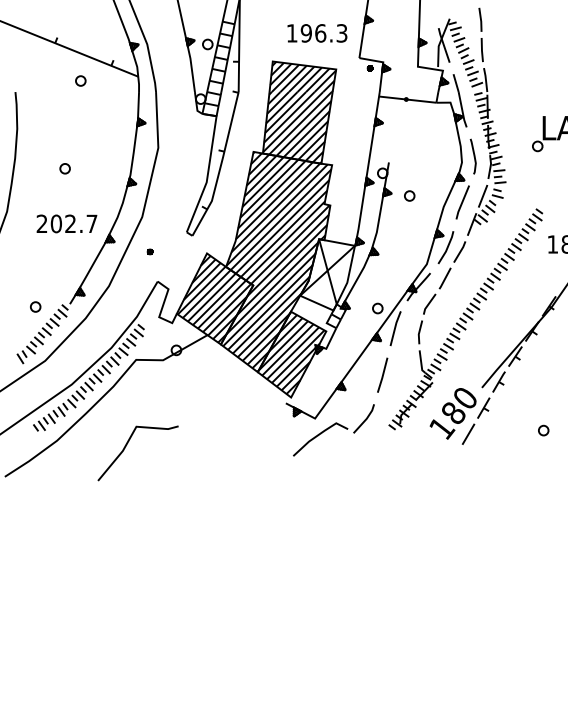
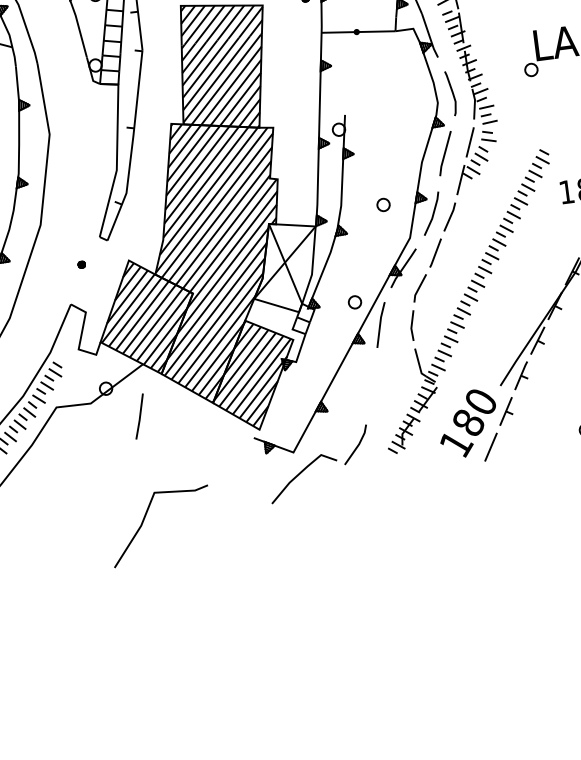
part: (409, 195) -> (383, 204), moved
part: (149, 251) -> (80, 264), moved
line: (382, 374) -> (139, 415), moved
line: (125, 448) -> (144, 522), moved

